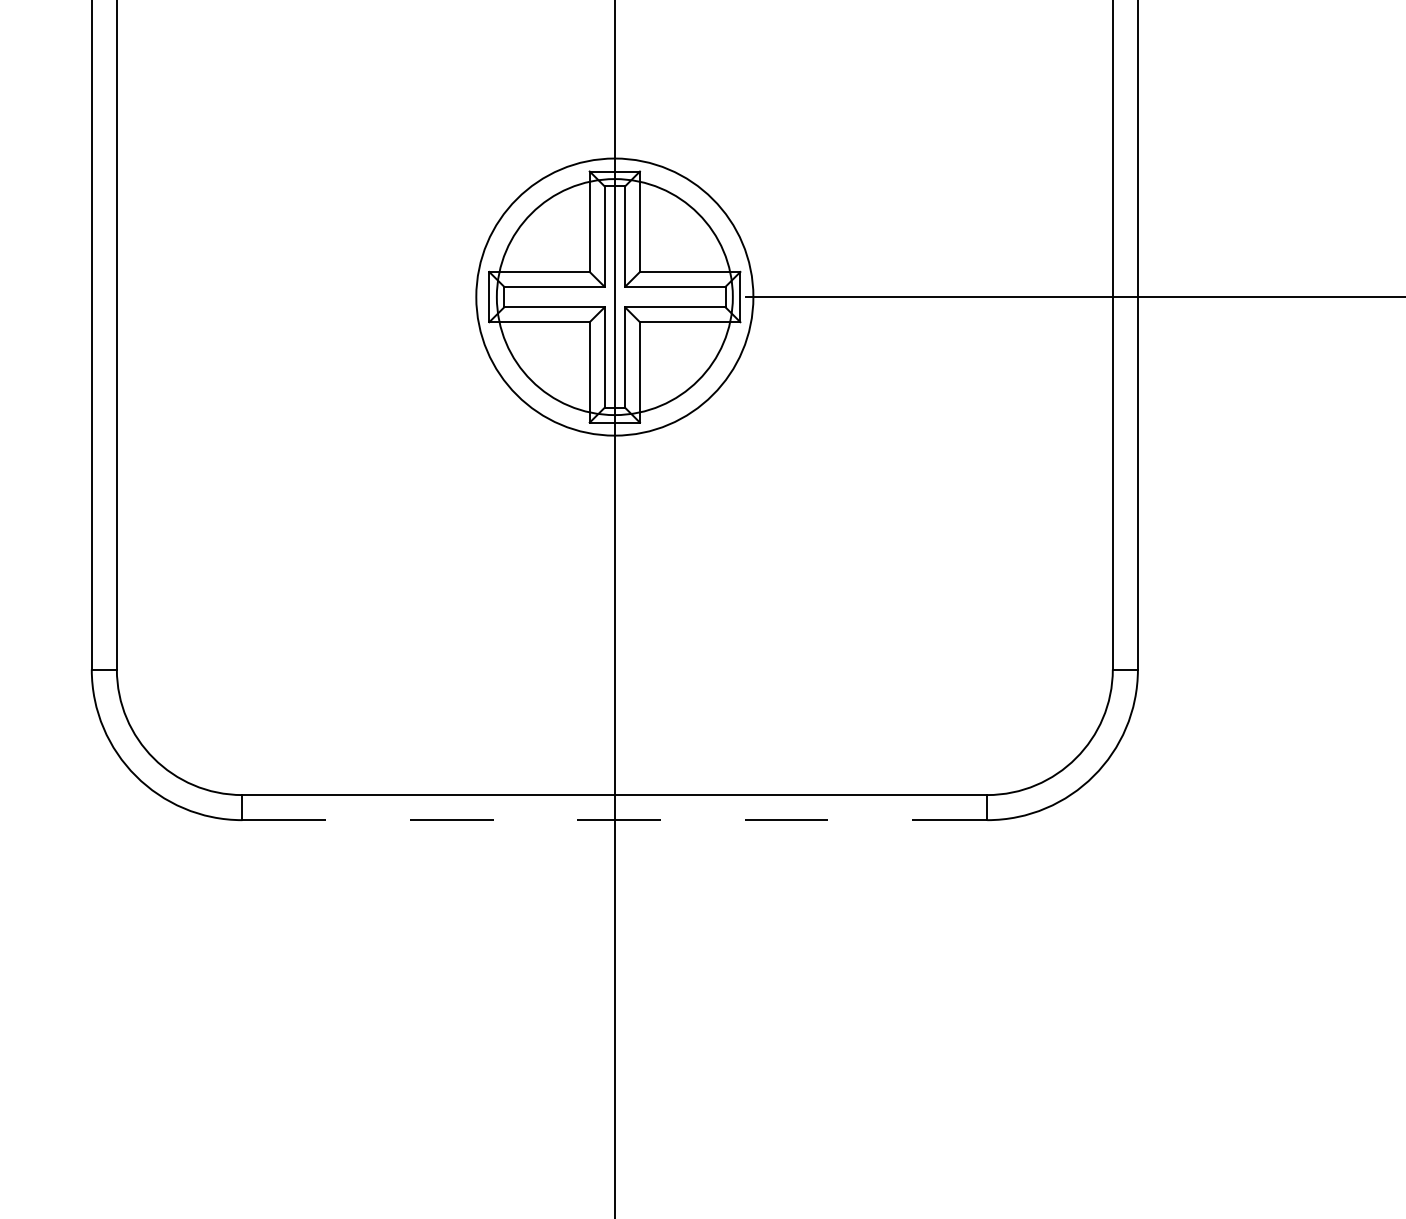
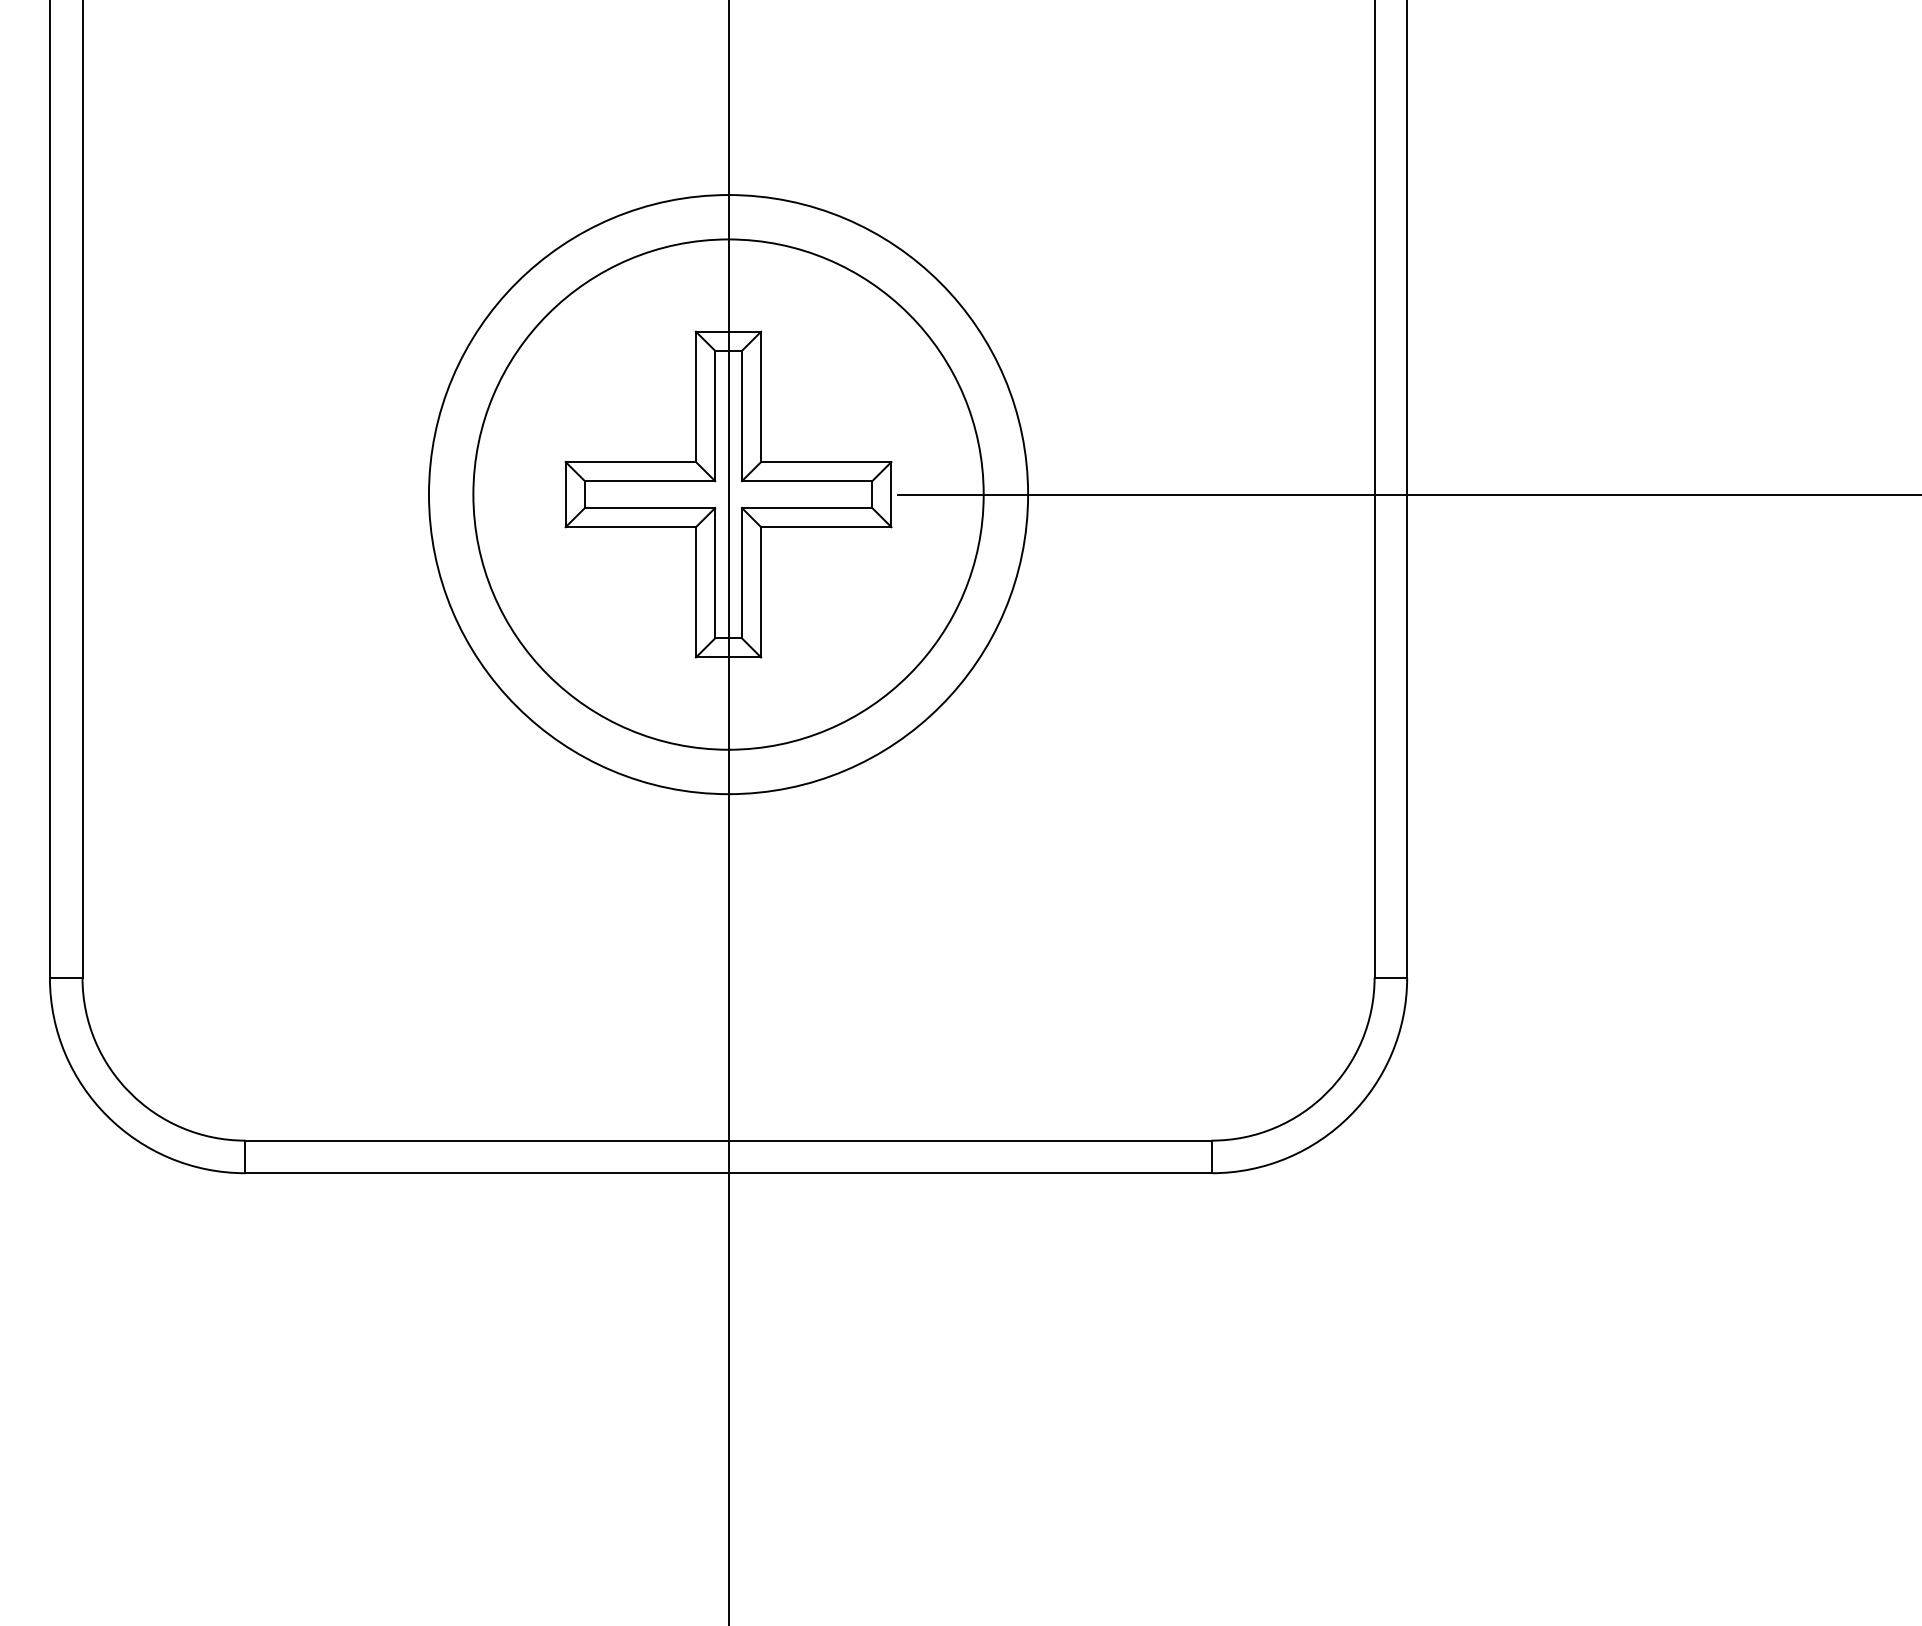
circle: (614, 297) -> (728, 494), size x1.67
circle: (614, 297) -> (728, 494), size x1.67
line: (615, 820) -> (729, 1173), dashed -> solid

